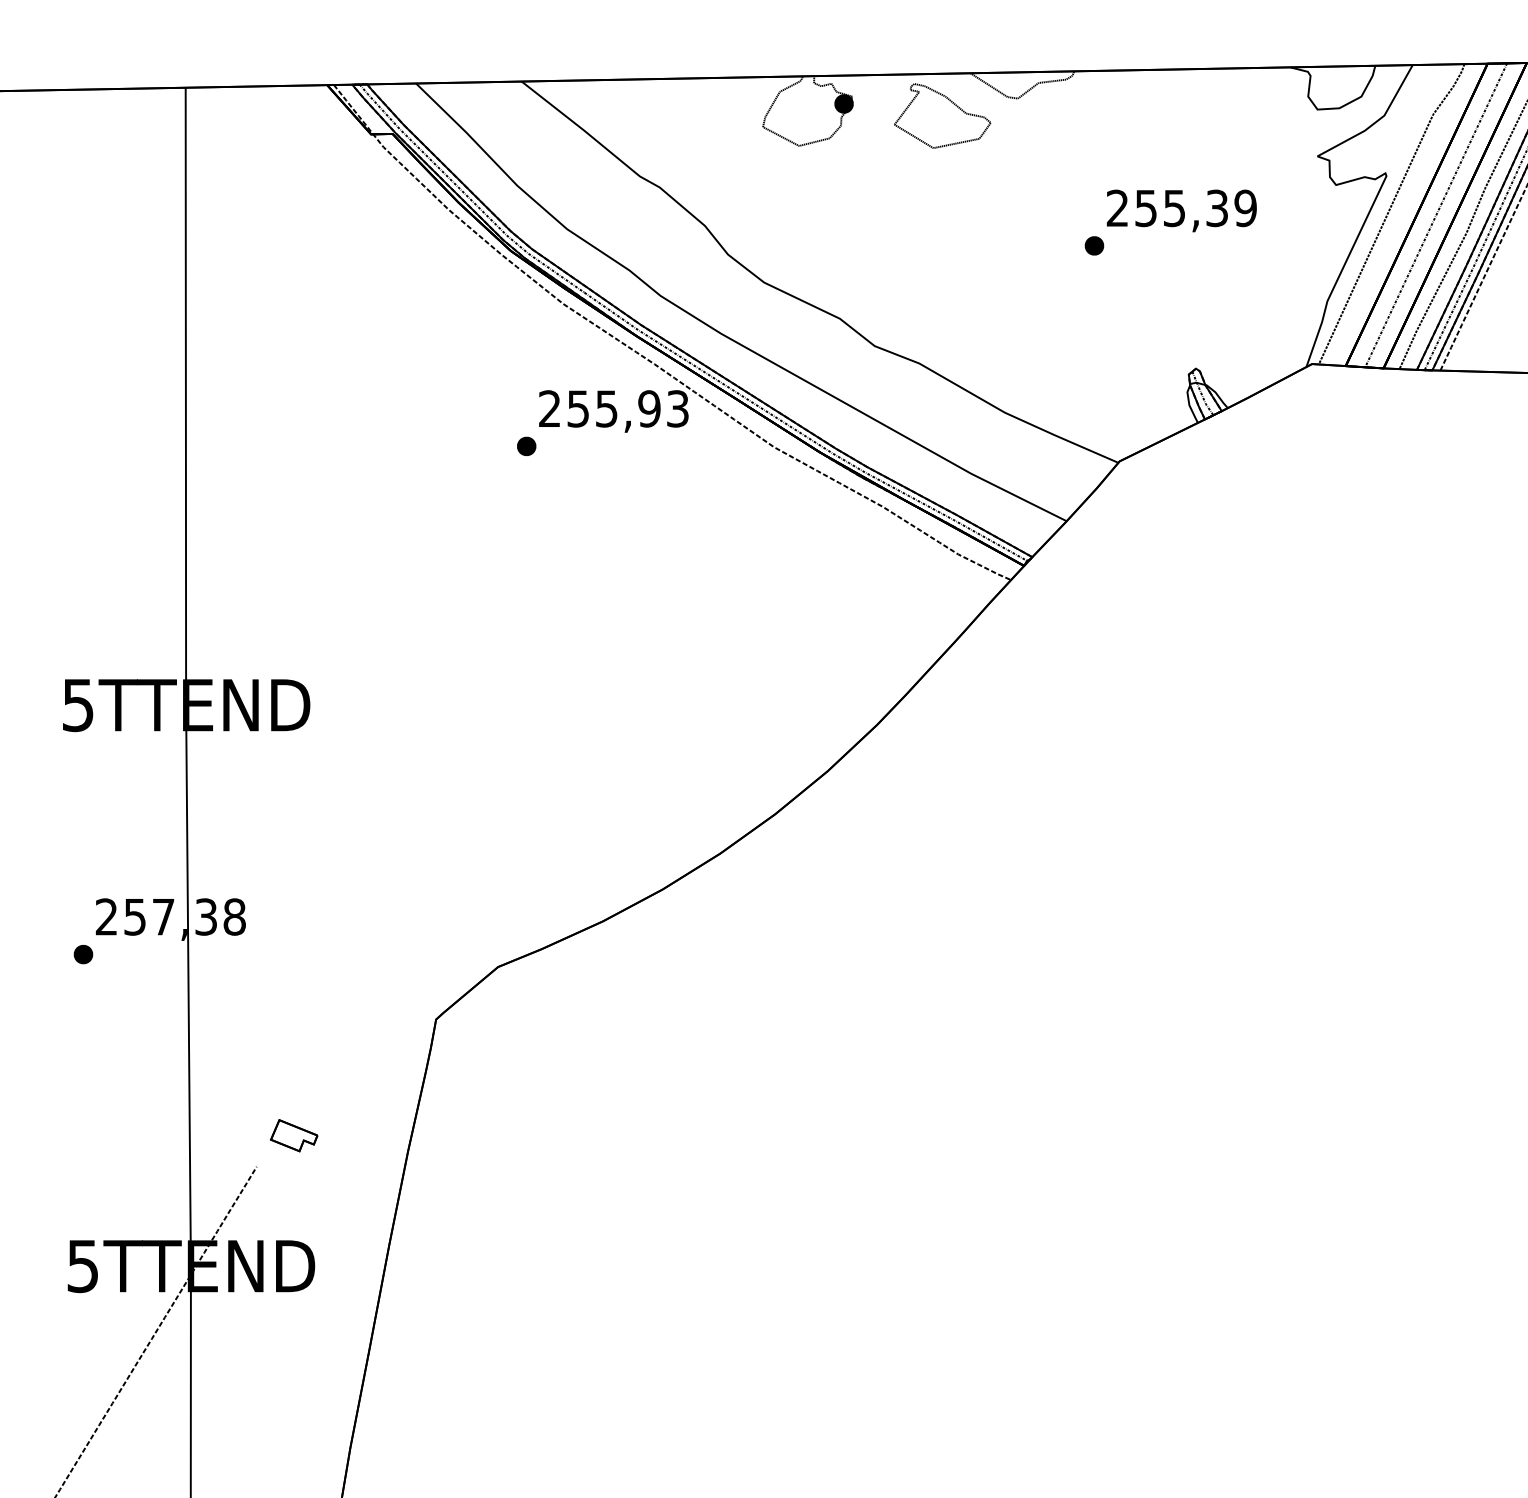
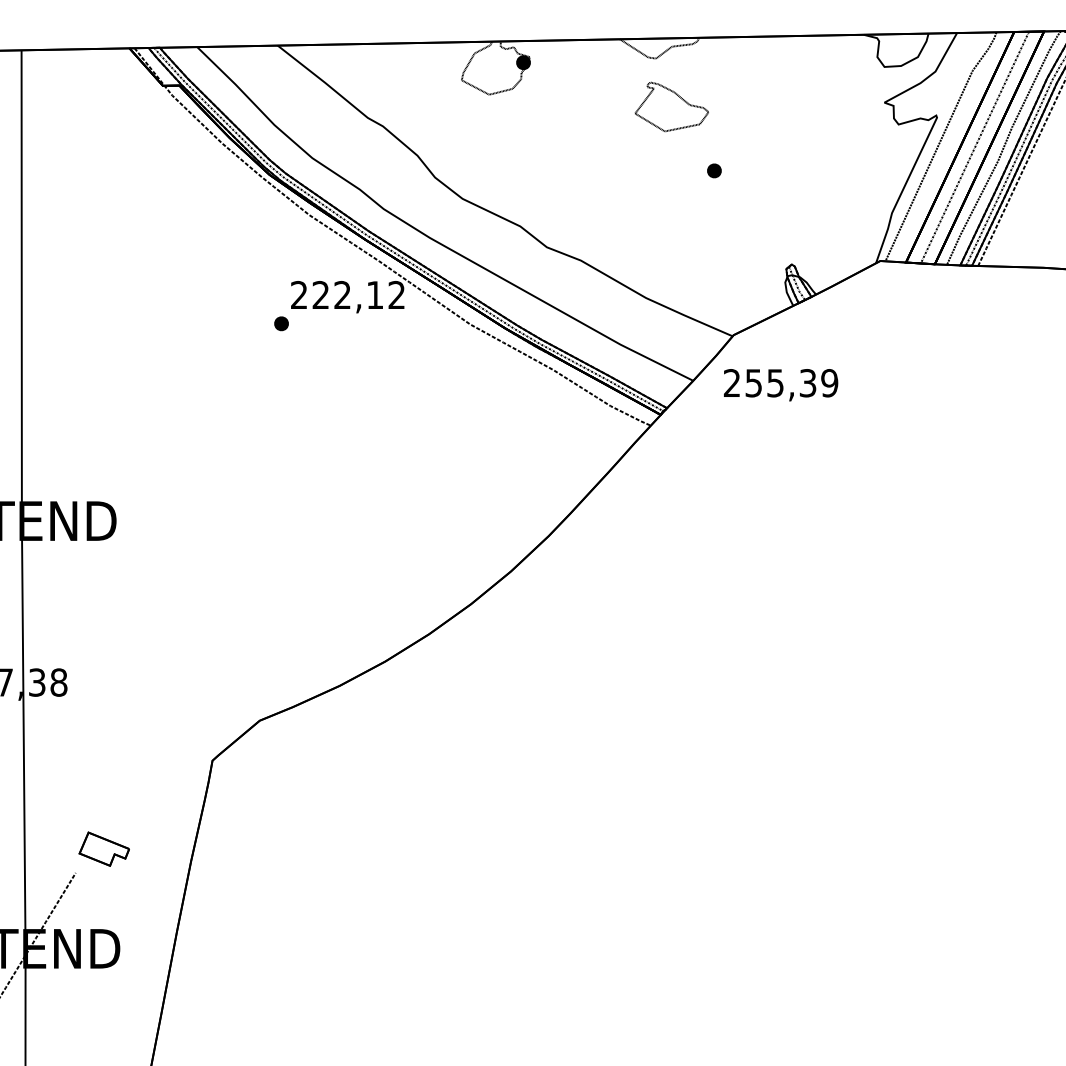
part: (942, 115) -> (671, 106), moved
text: (1181, 210) -> (780, 384), moved
text: (627, 408) -> (358, 294), 255,93 -> 222,12
part: (293, 1135) -> (103, 849), size x1.4

